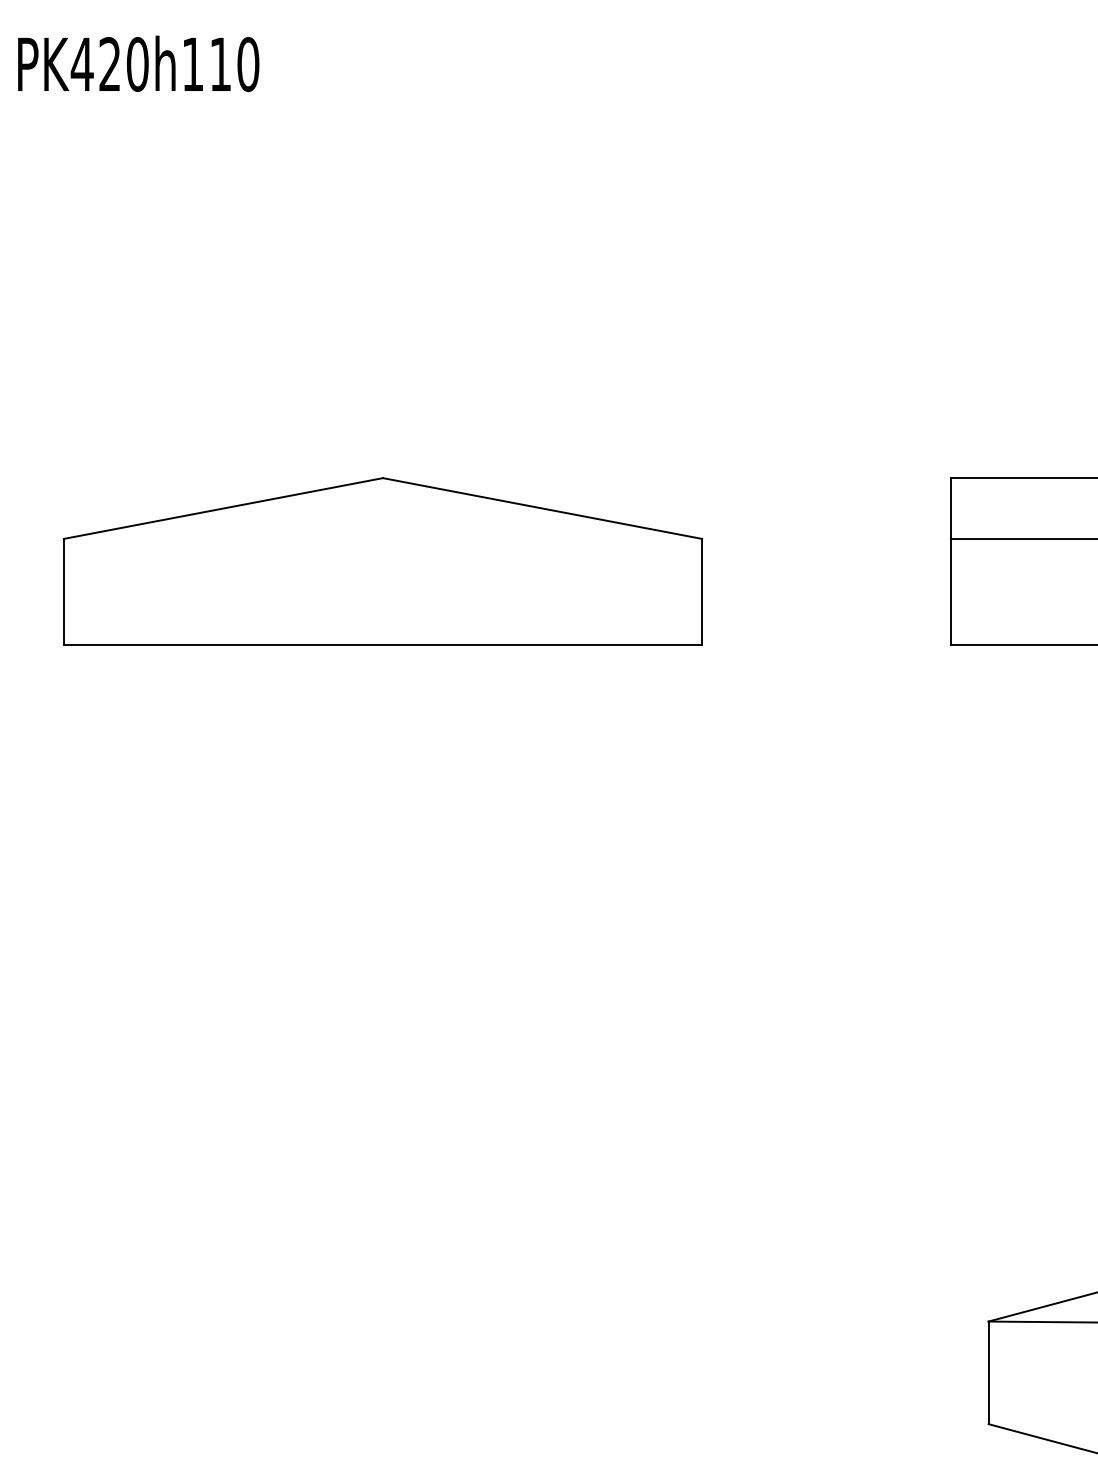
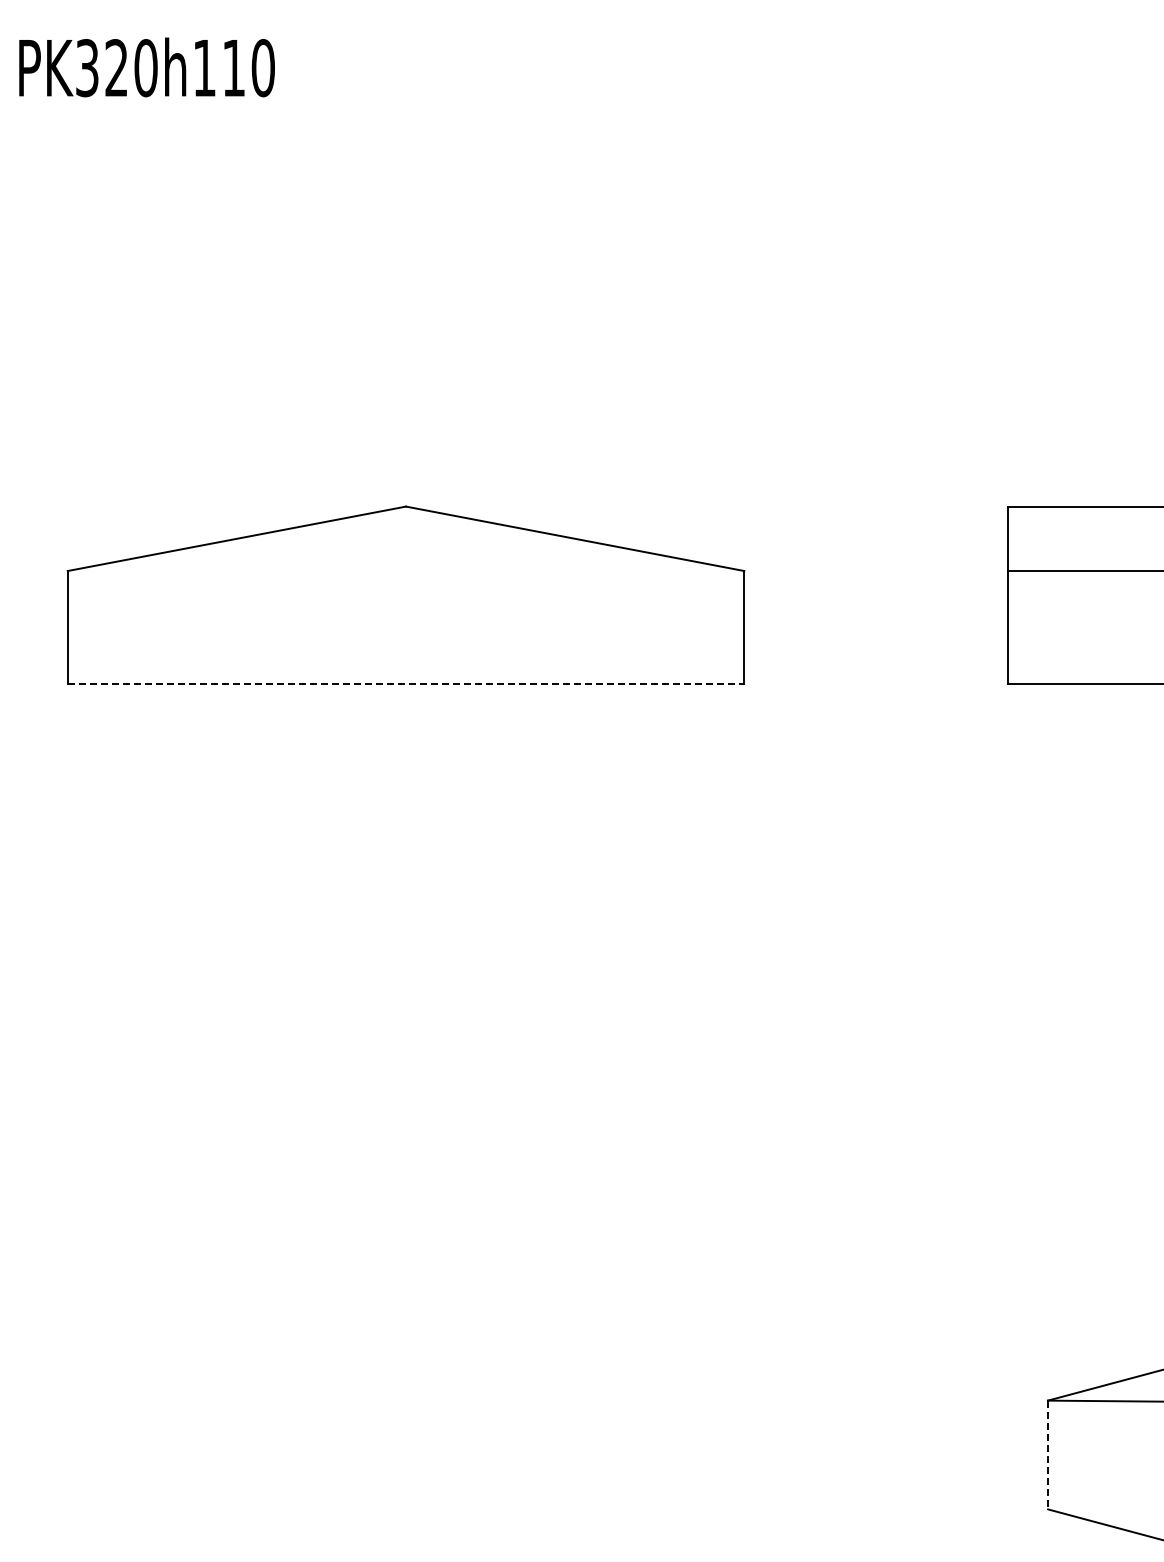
text: (82, 64) -> (87, 68), PK420h110 -> PK320h110
line: (383, 645) -> (406, 683), solid -> dashed
line: (988, 1373) -> (1047, 1455), solid -> dashed

